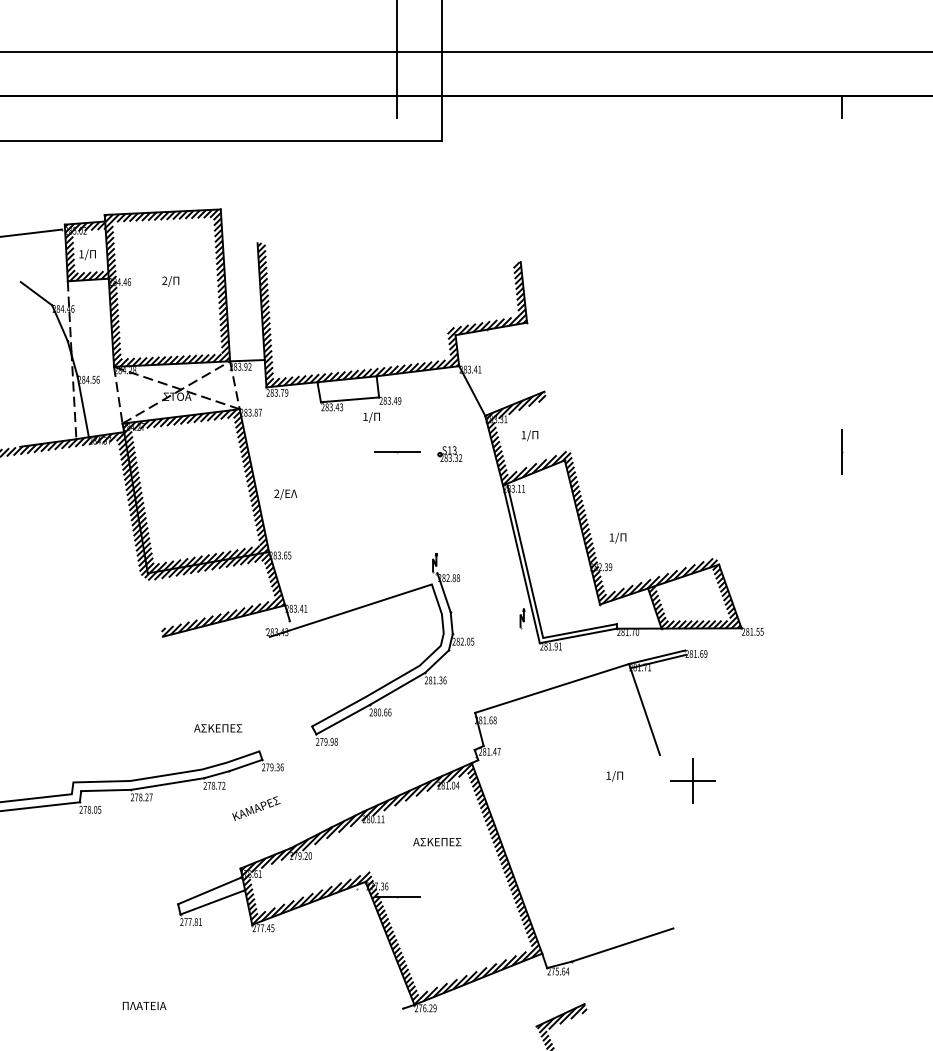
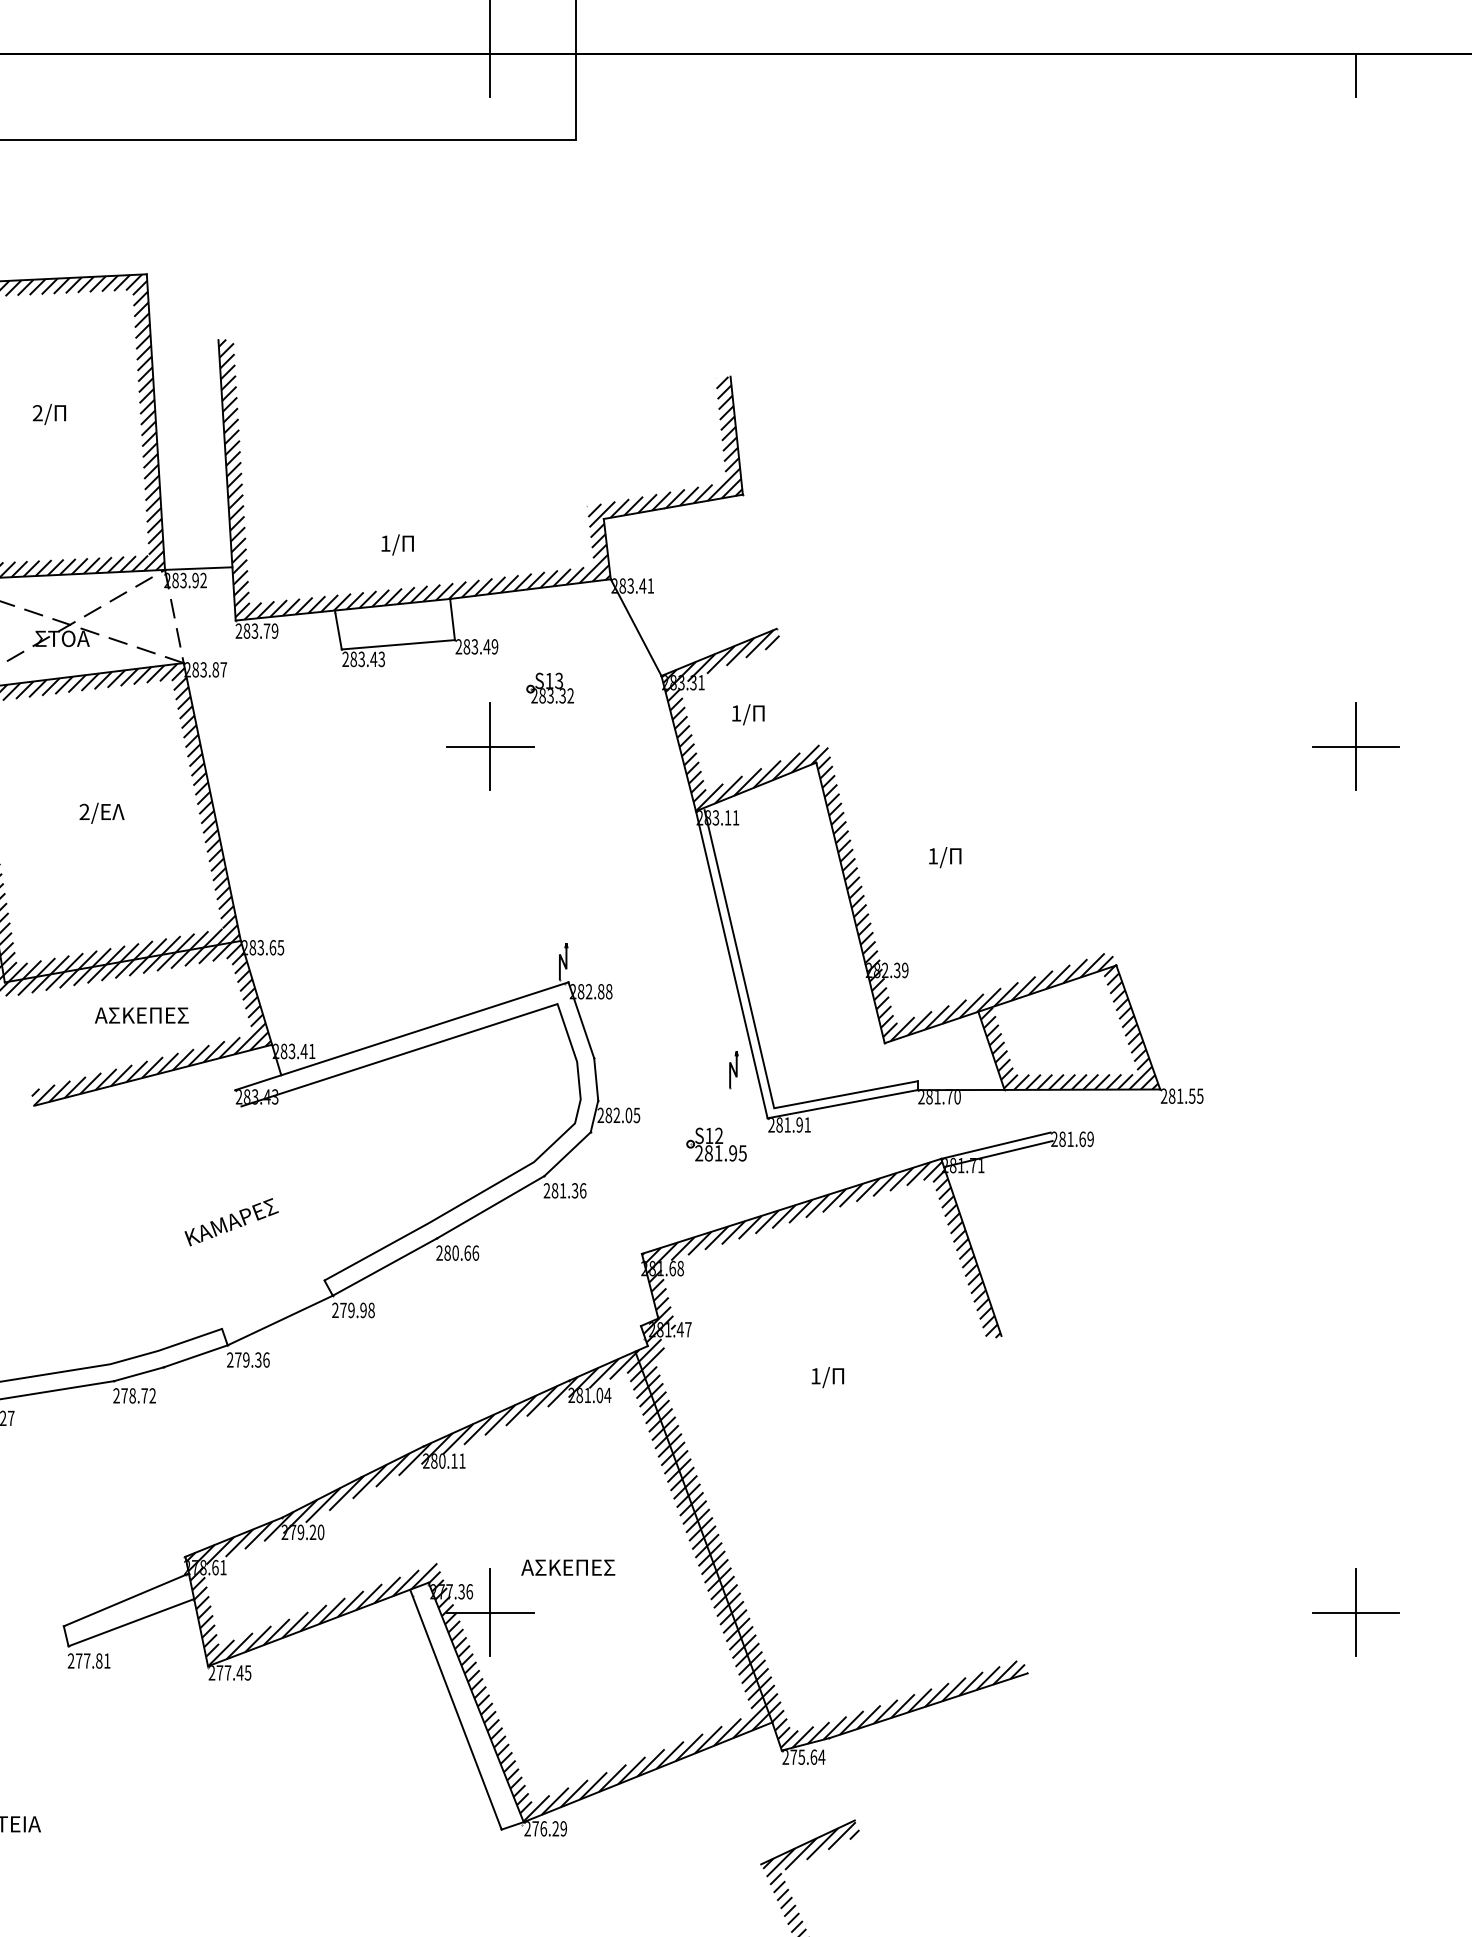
text: (371, 417) -> (397, 544), moved
line: (397, 451) -> (490, 745), added
line: (841, 452) -> (1354, 747), added
part: (449, 453) -> (549, 686), moved
text: (285, 494) -> (101, 813), moved
text: (617, 537) -> (944, 856), moved
line: (351, 600) -> (401, 1035), added
part: (512, 656) -> (714, 1144), added
text: (218, 728) -> (142, 1015), moved
line: (289, 746) -> (280, 1319), added
text: (614, 776) -> (827, 1377), moved
part: (692, 780) -> (1354, 1611), moved
text: (256, 808) -> (231, 1222), moved
hatch: (572, 815) -> (831, 1453), added
text: (437, 842) -> (568, 1568), moved
line: (397, 896) -> (490, 1611), added
line: (379, 946) -> (455, 1708), added

